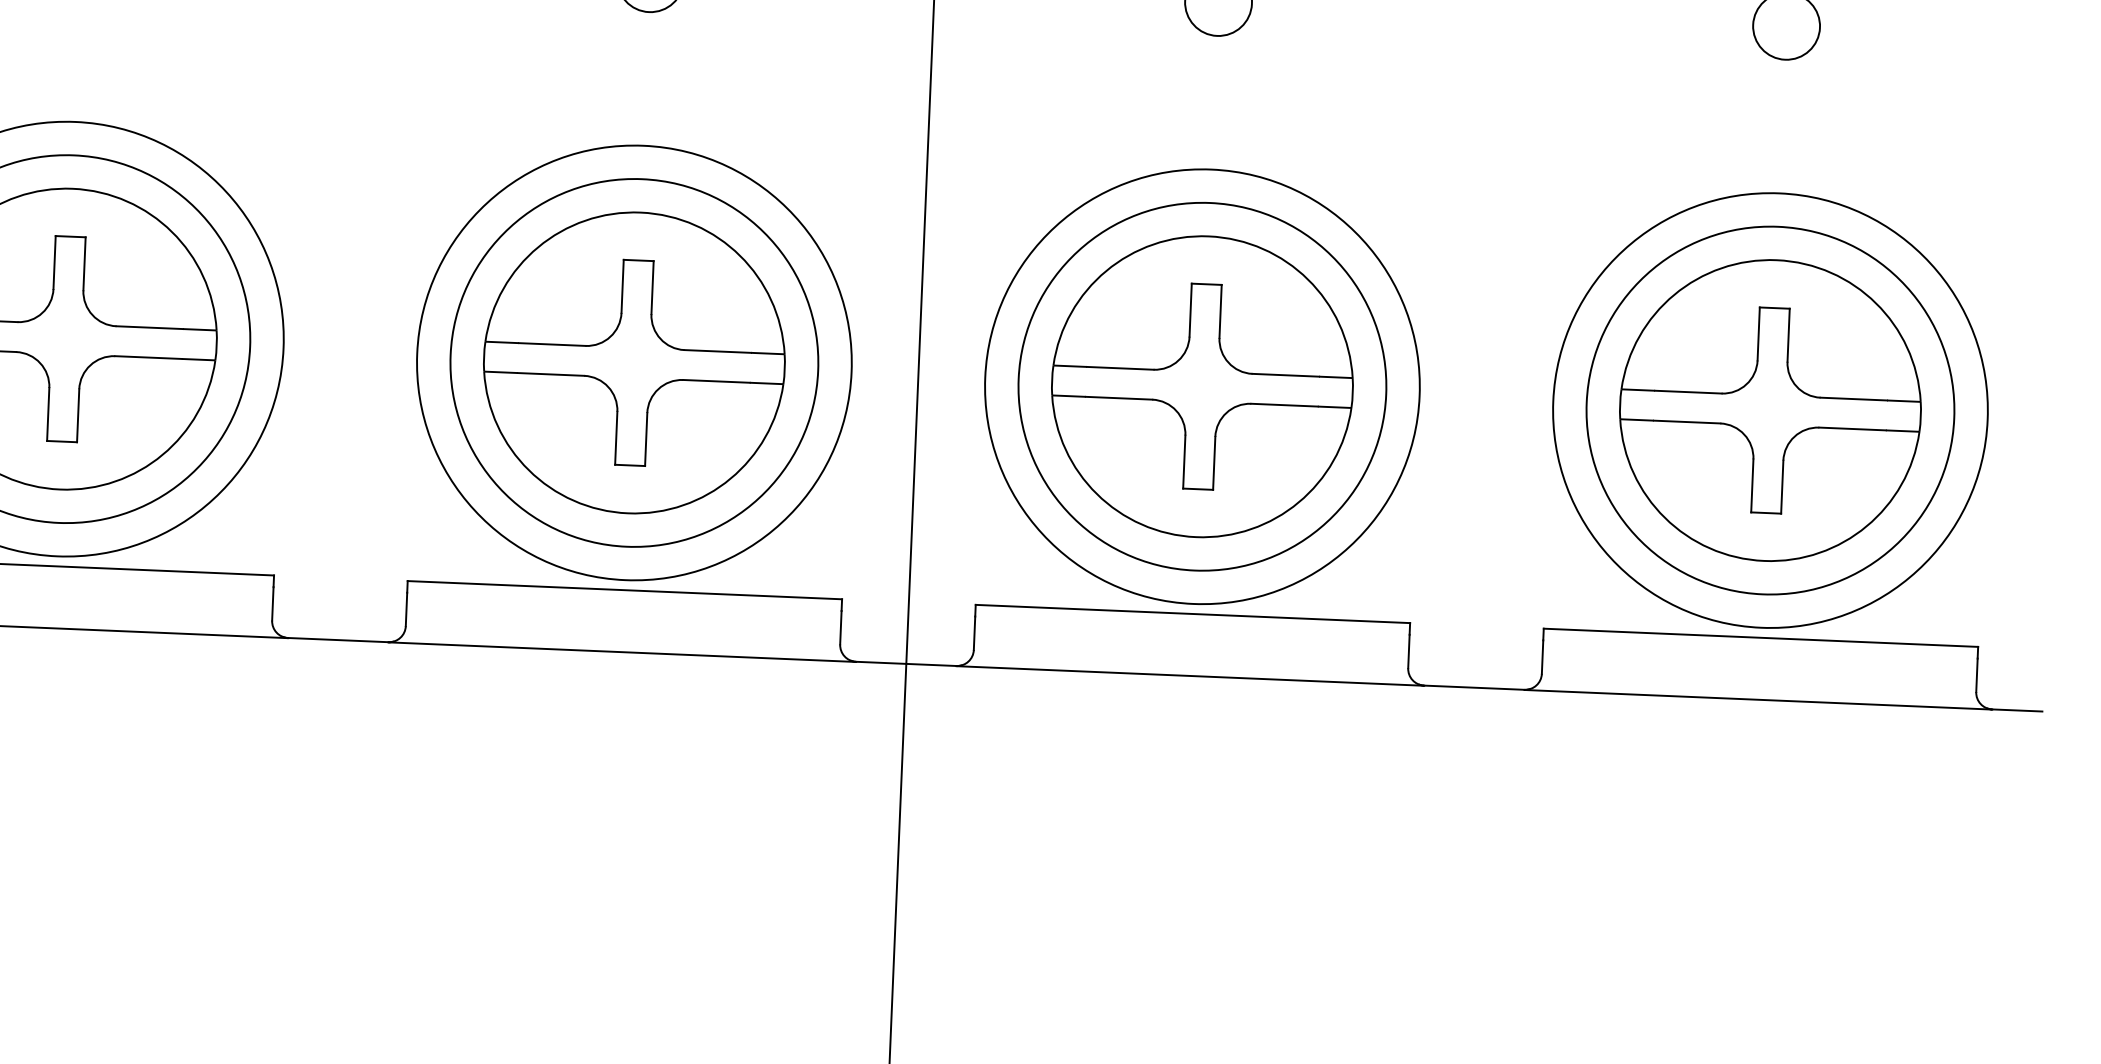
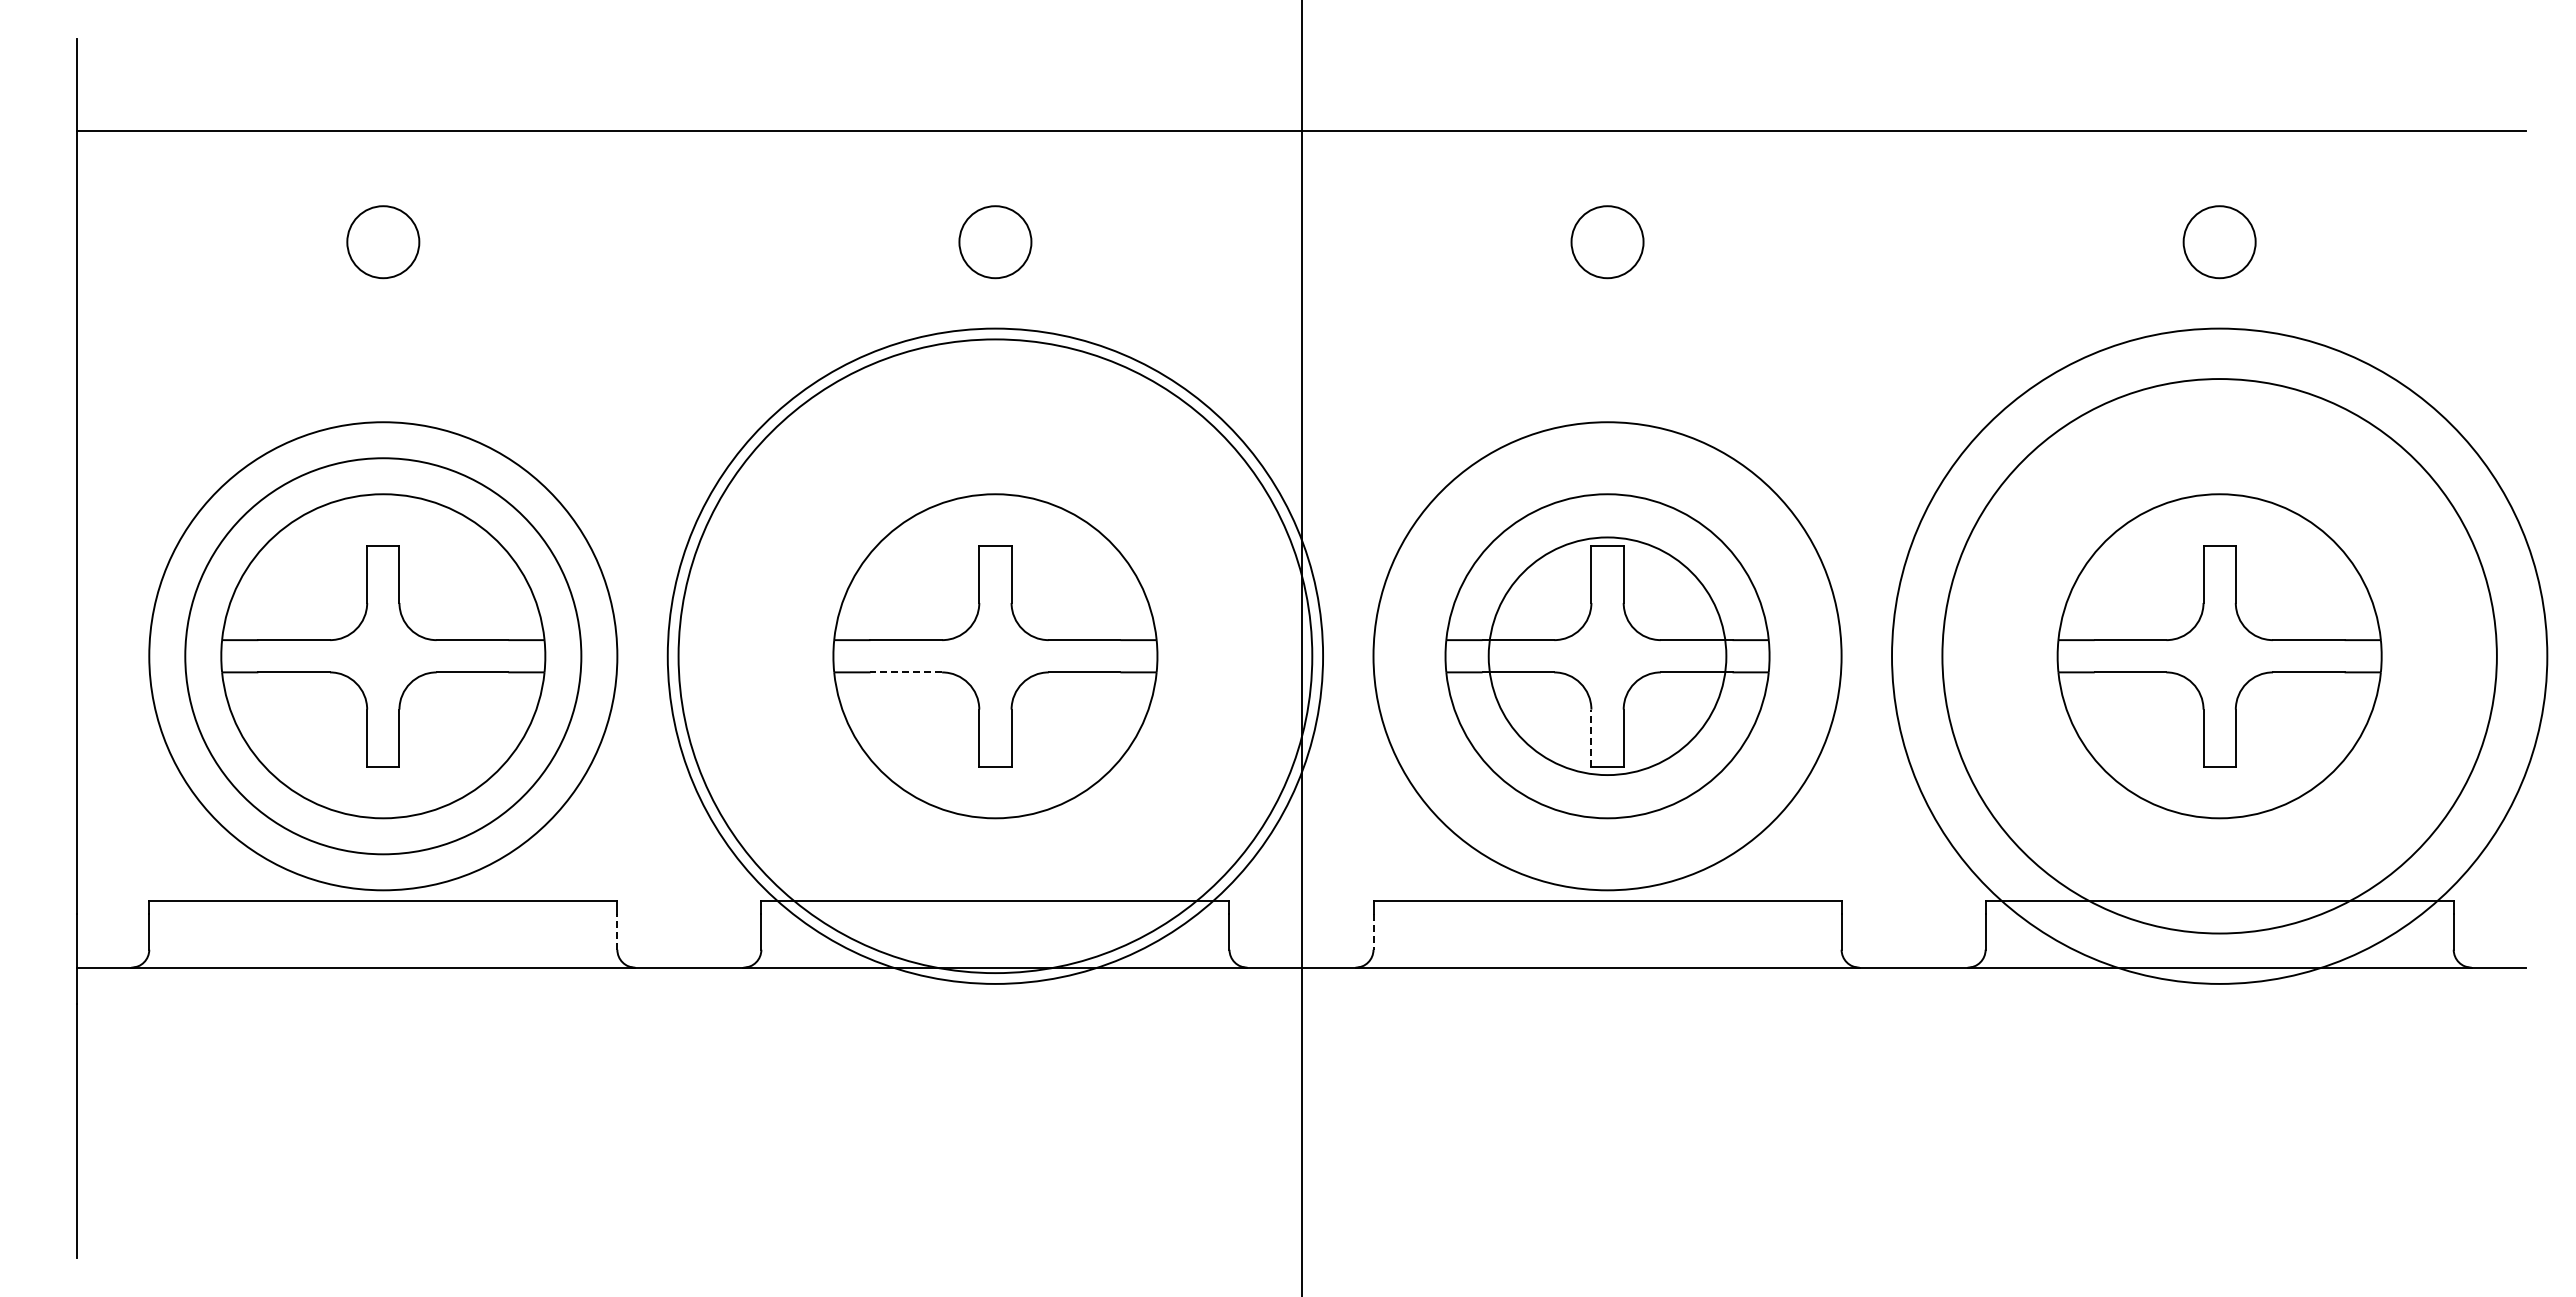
circle: (634, 363) -> (995, 656), size x1.4
circle: (634, 363) -> (995, 656), size x1.6
line: (551, 374) -> (906, 672), solid -> dashed
circle: (1202, 386) -> (1607, 656), size x0.6
circle: (1770, 410) -> (2219, 656), size x1.4
circle: (1770, 410) -> (2219, 656), size x1.4
line: (1184, 462) -> (1591, 738), solid -> dashed
line: (272, 603) -> (617, 931), solid -> dashed
line: (974, 634) -> (1373, 932), solid -> dashed

